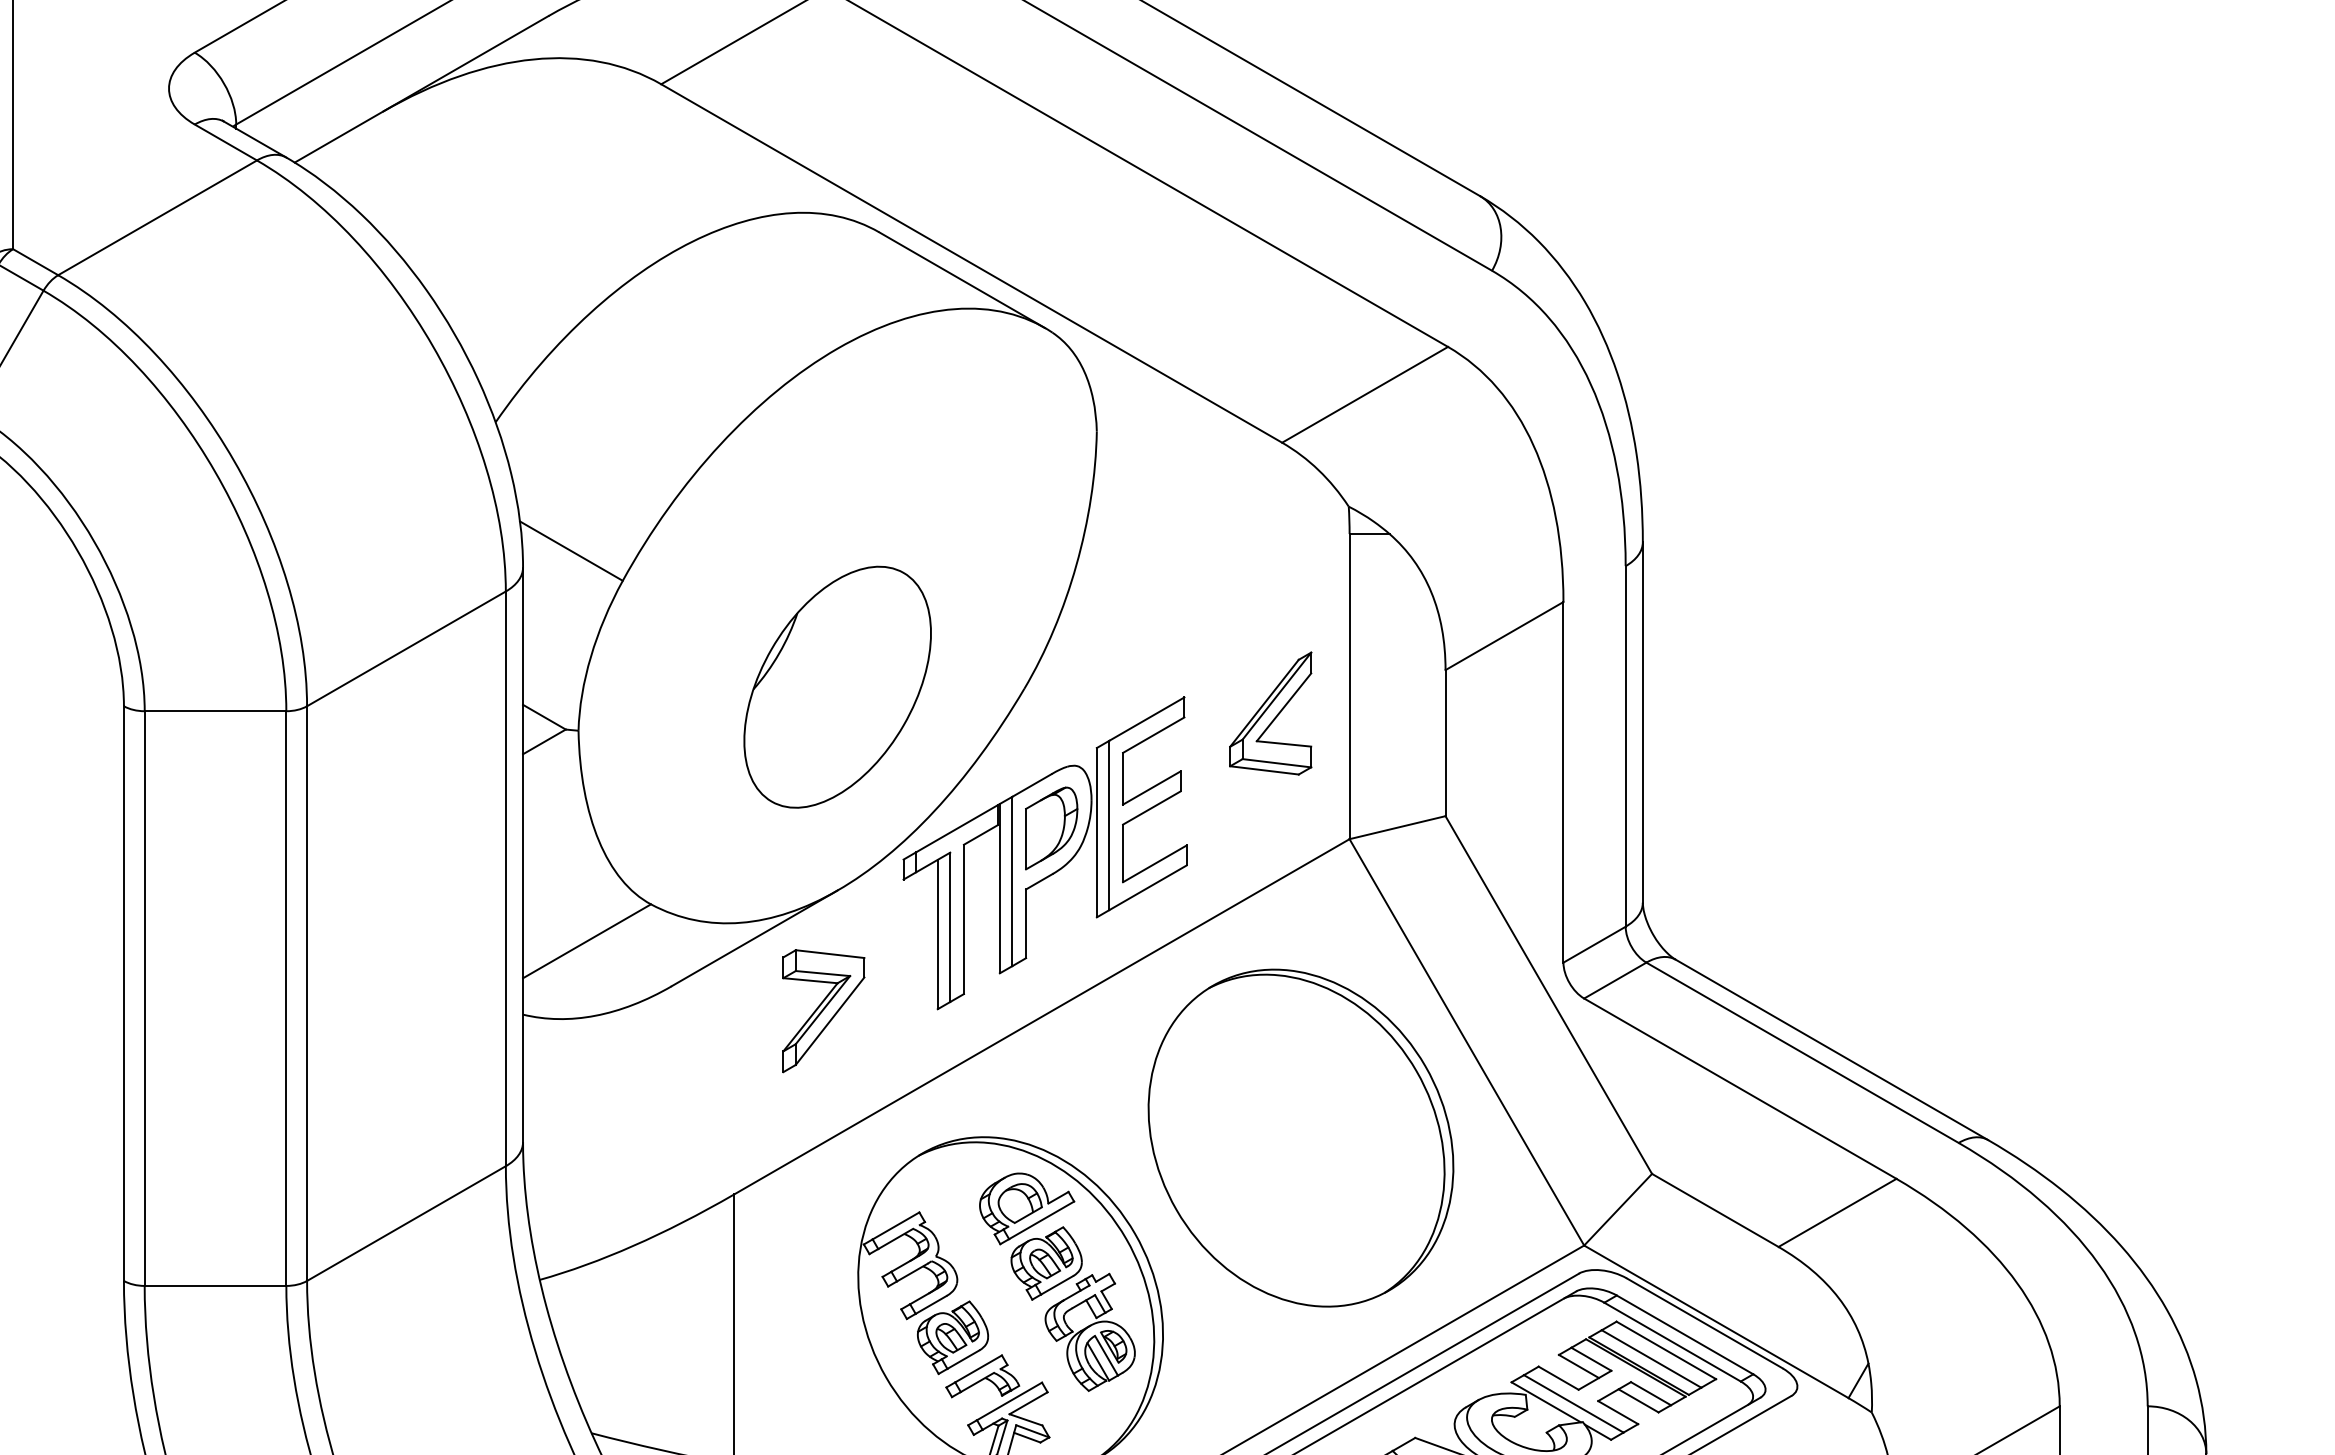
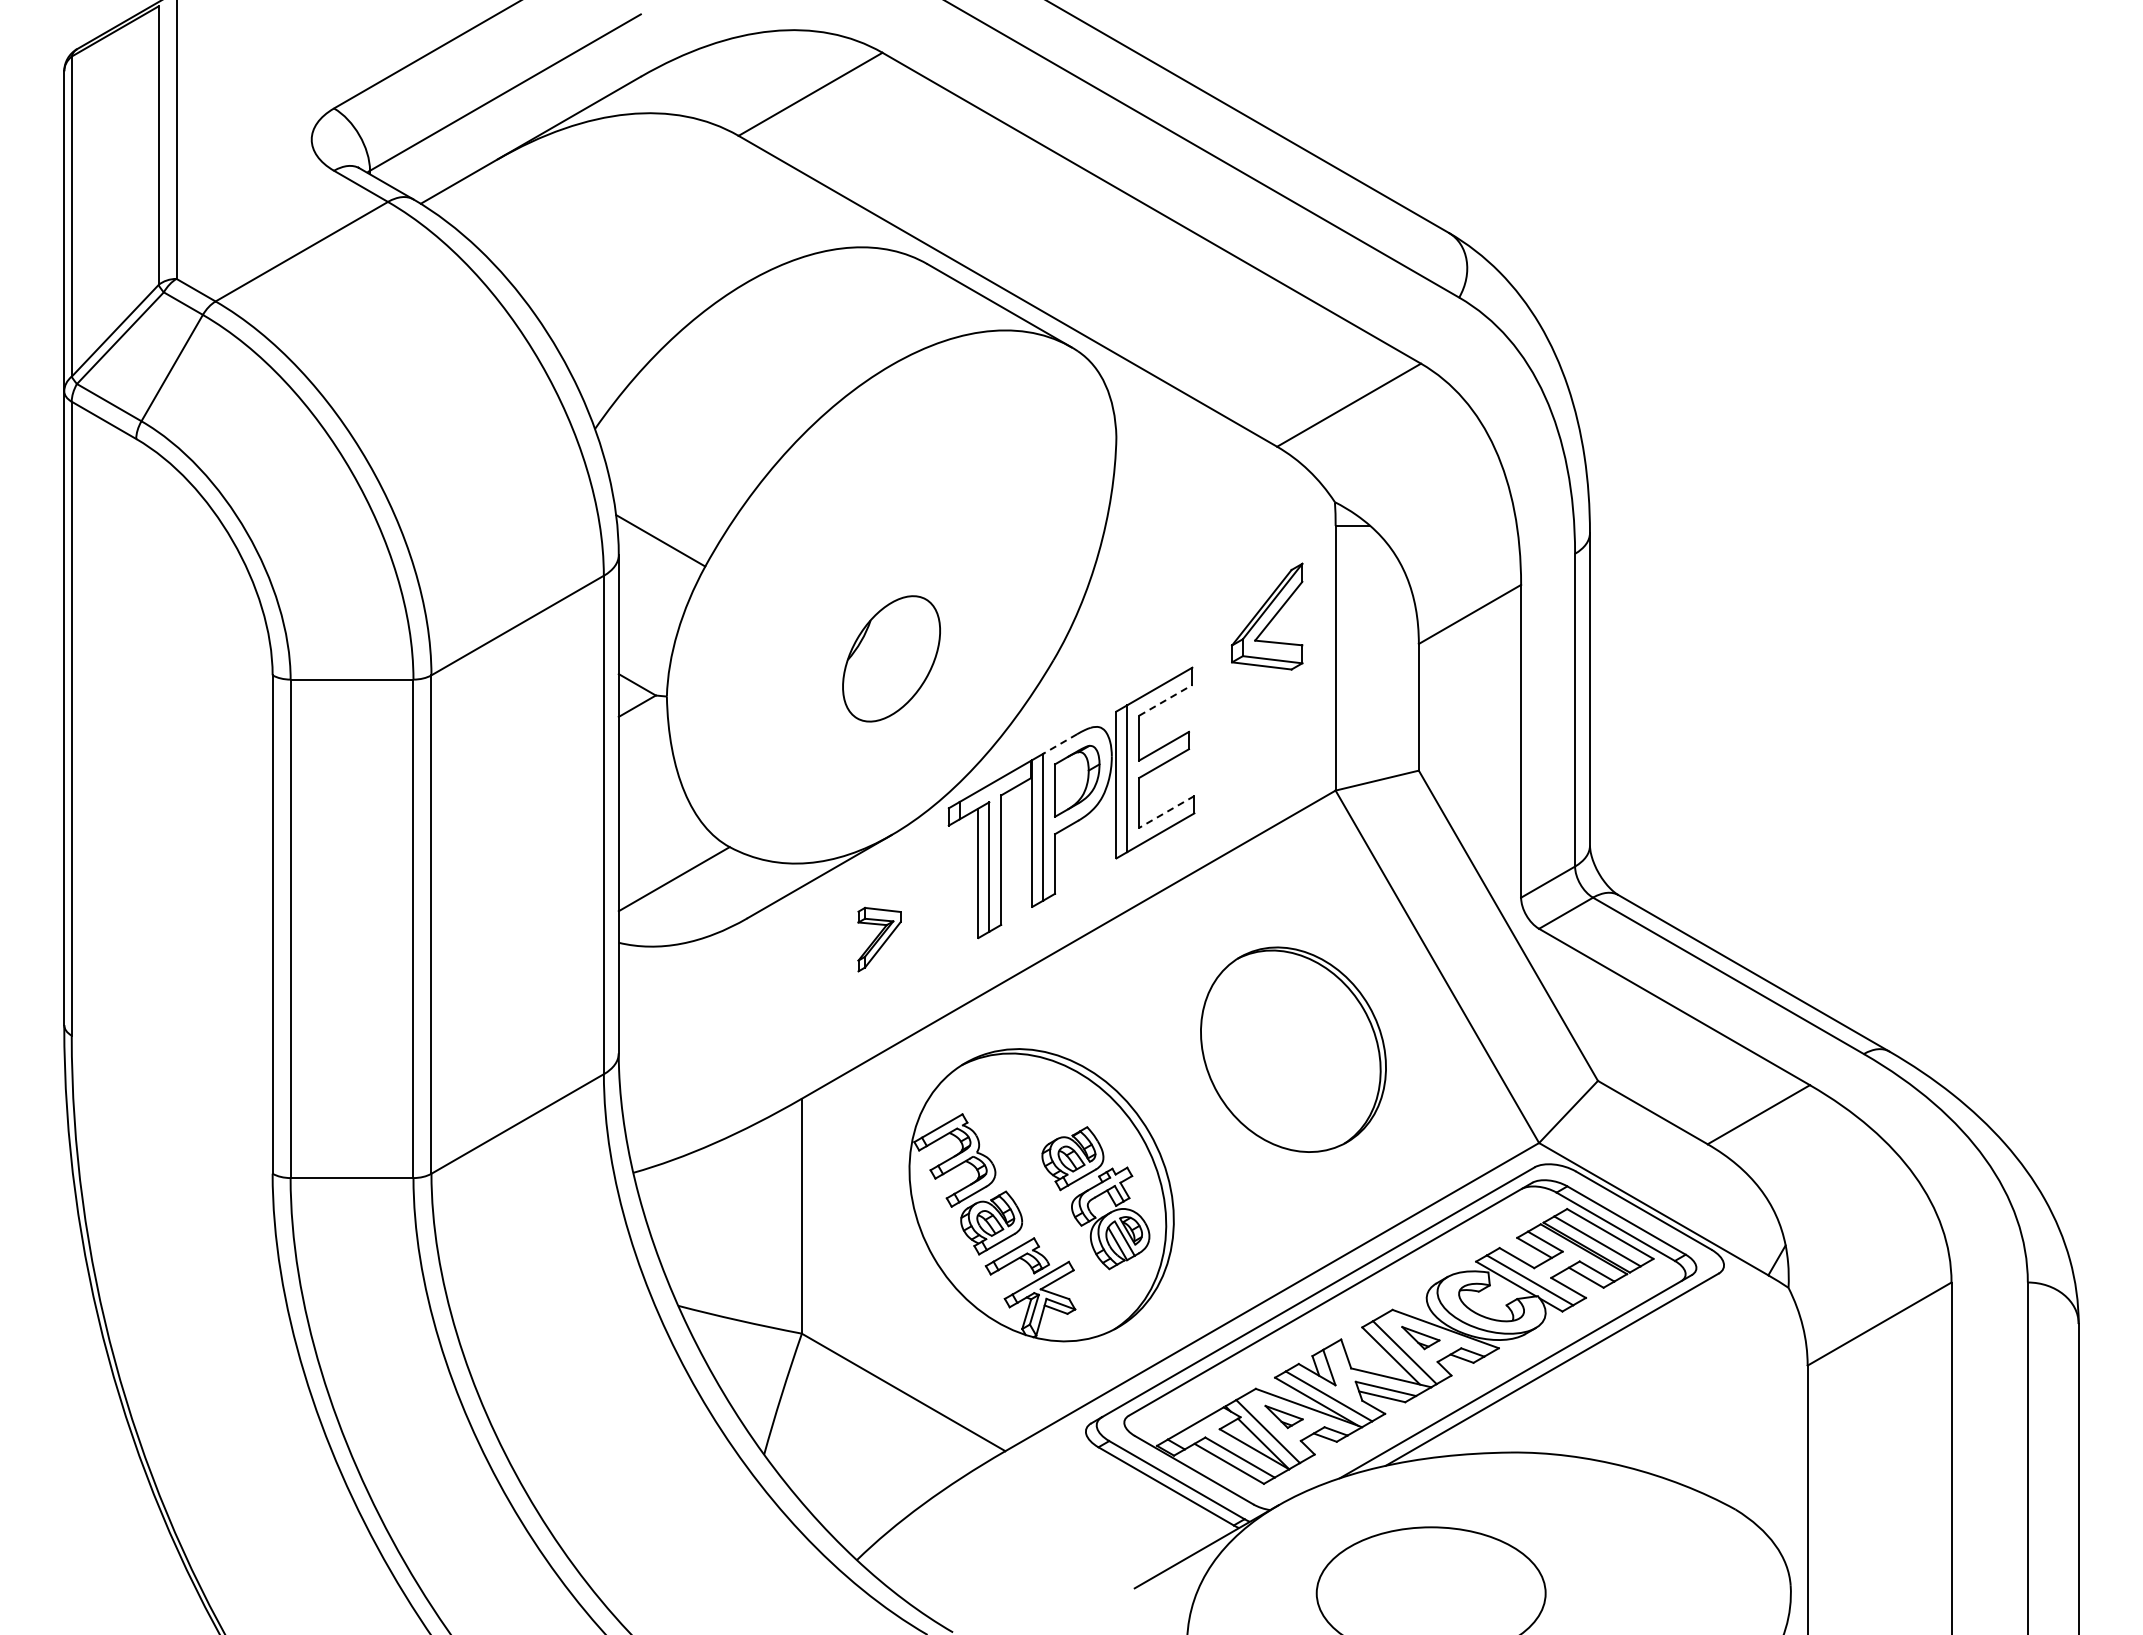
part: (837, 686) -> (891, 658), size x0.6
part: (1271, 713) -> (1267, 616), moved
line: (1153, 735) -> (1165, 700), solid -> dashed
line: (1032, 786) -> (1060, 744), solid -> dashed
line: (1154, 863) -> (1166, 811), solid -> dashed
part: (823, 1010) -> (879, 939), size x0.6
part: (1301, 1137) -> (1293, 1049), size x0.7
part: (1026, 1208) -> (1055, 1110), removed

